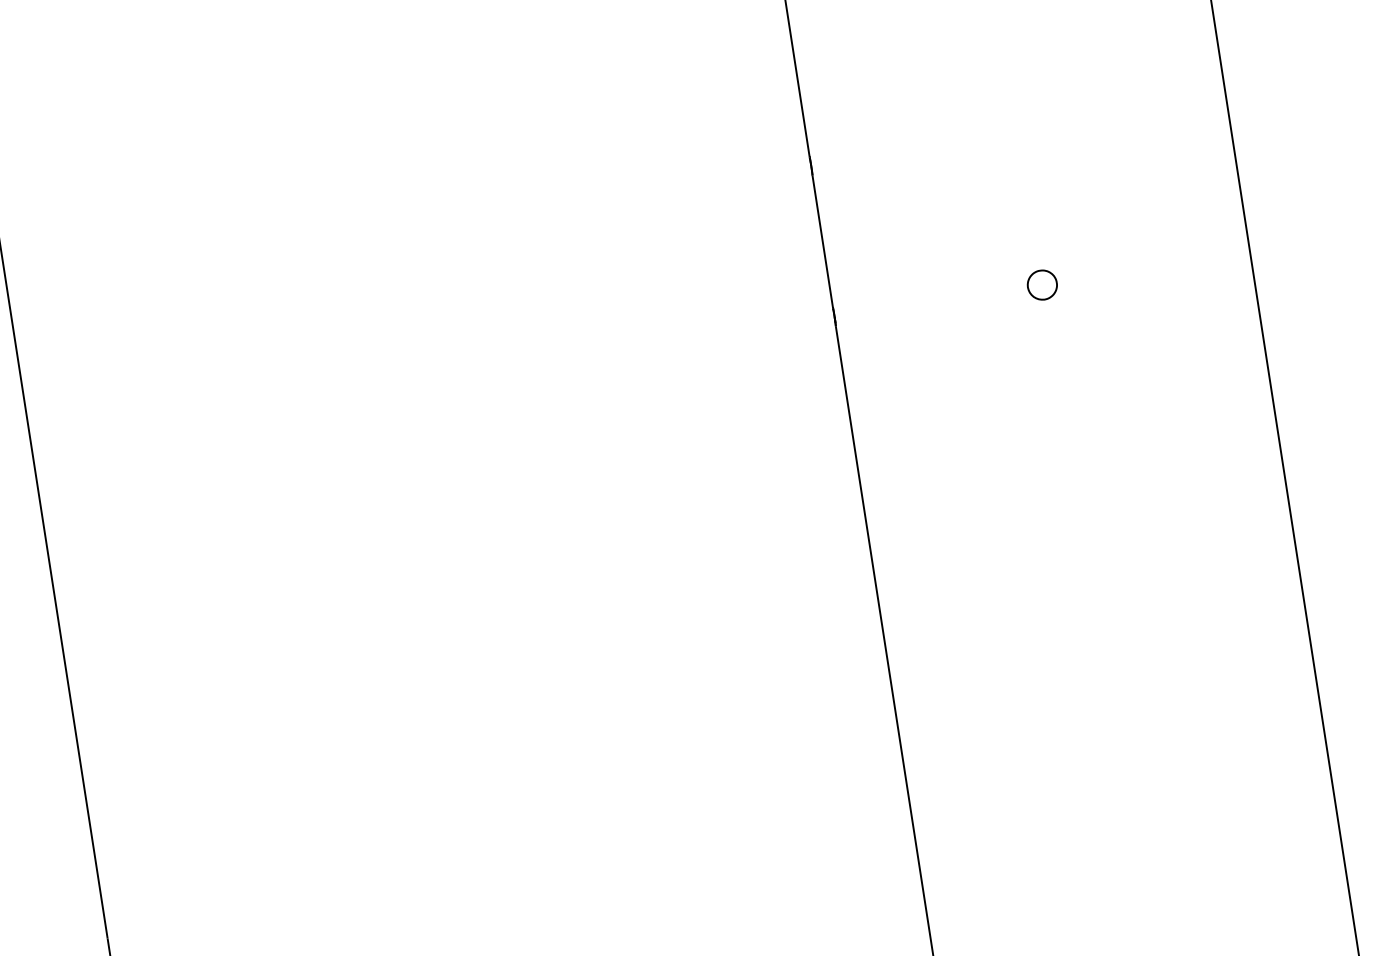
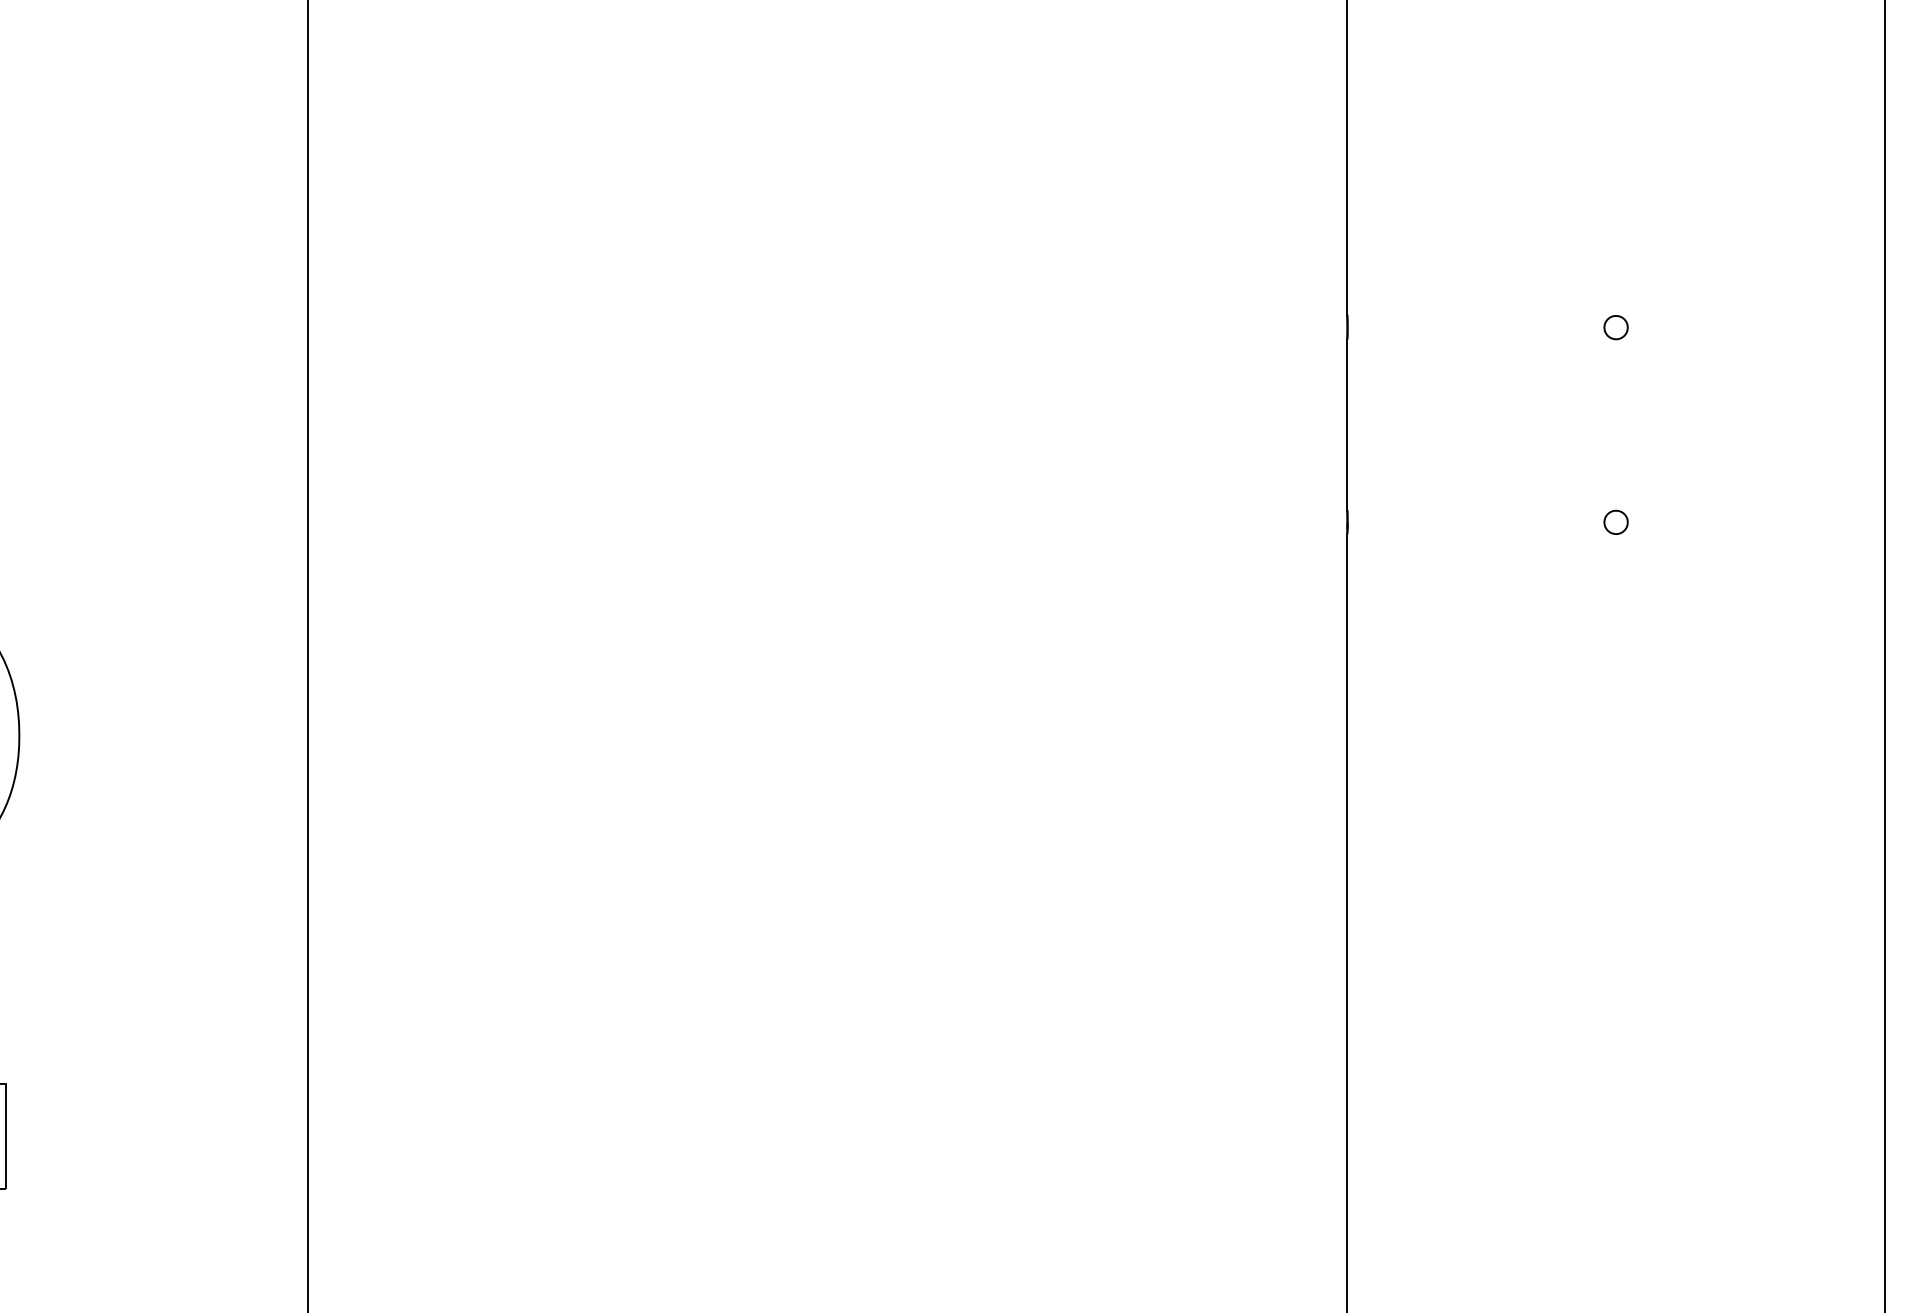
part: (1018, 134) -> (1615, 327), added
part: (1041, 284) -> (1615, 521), size x0.62

